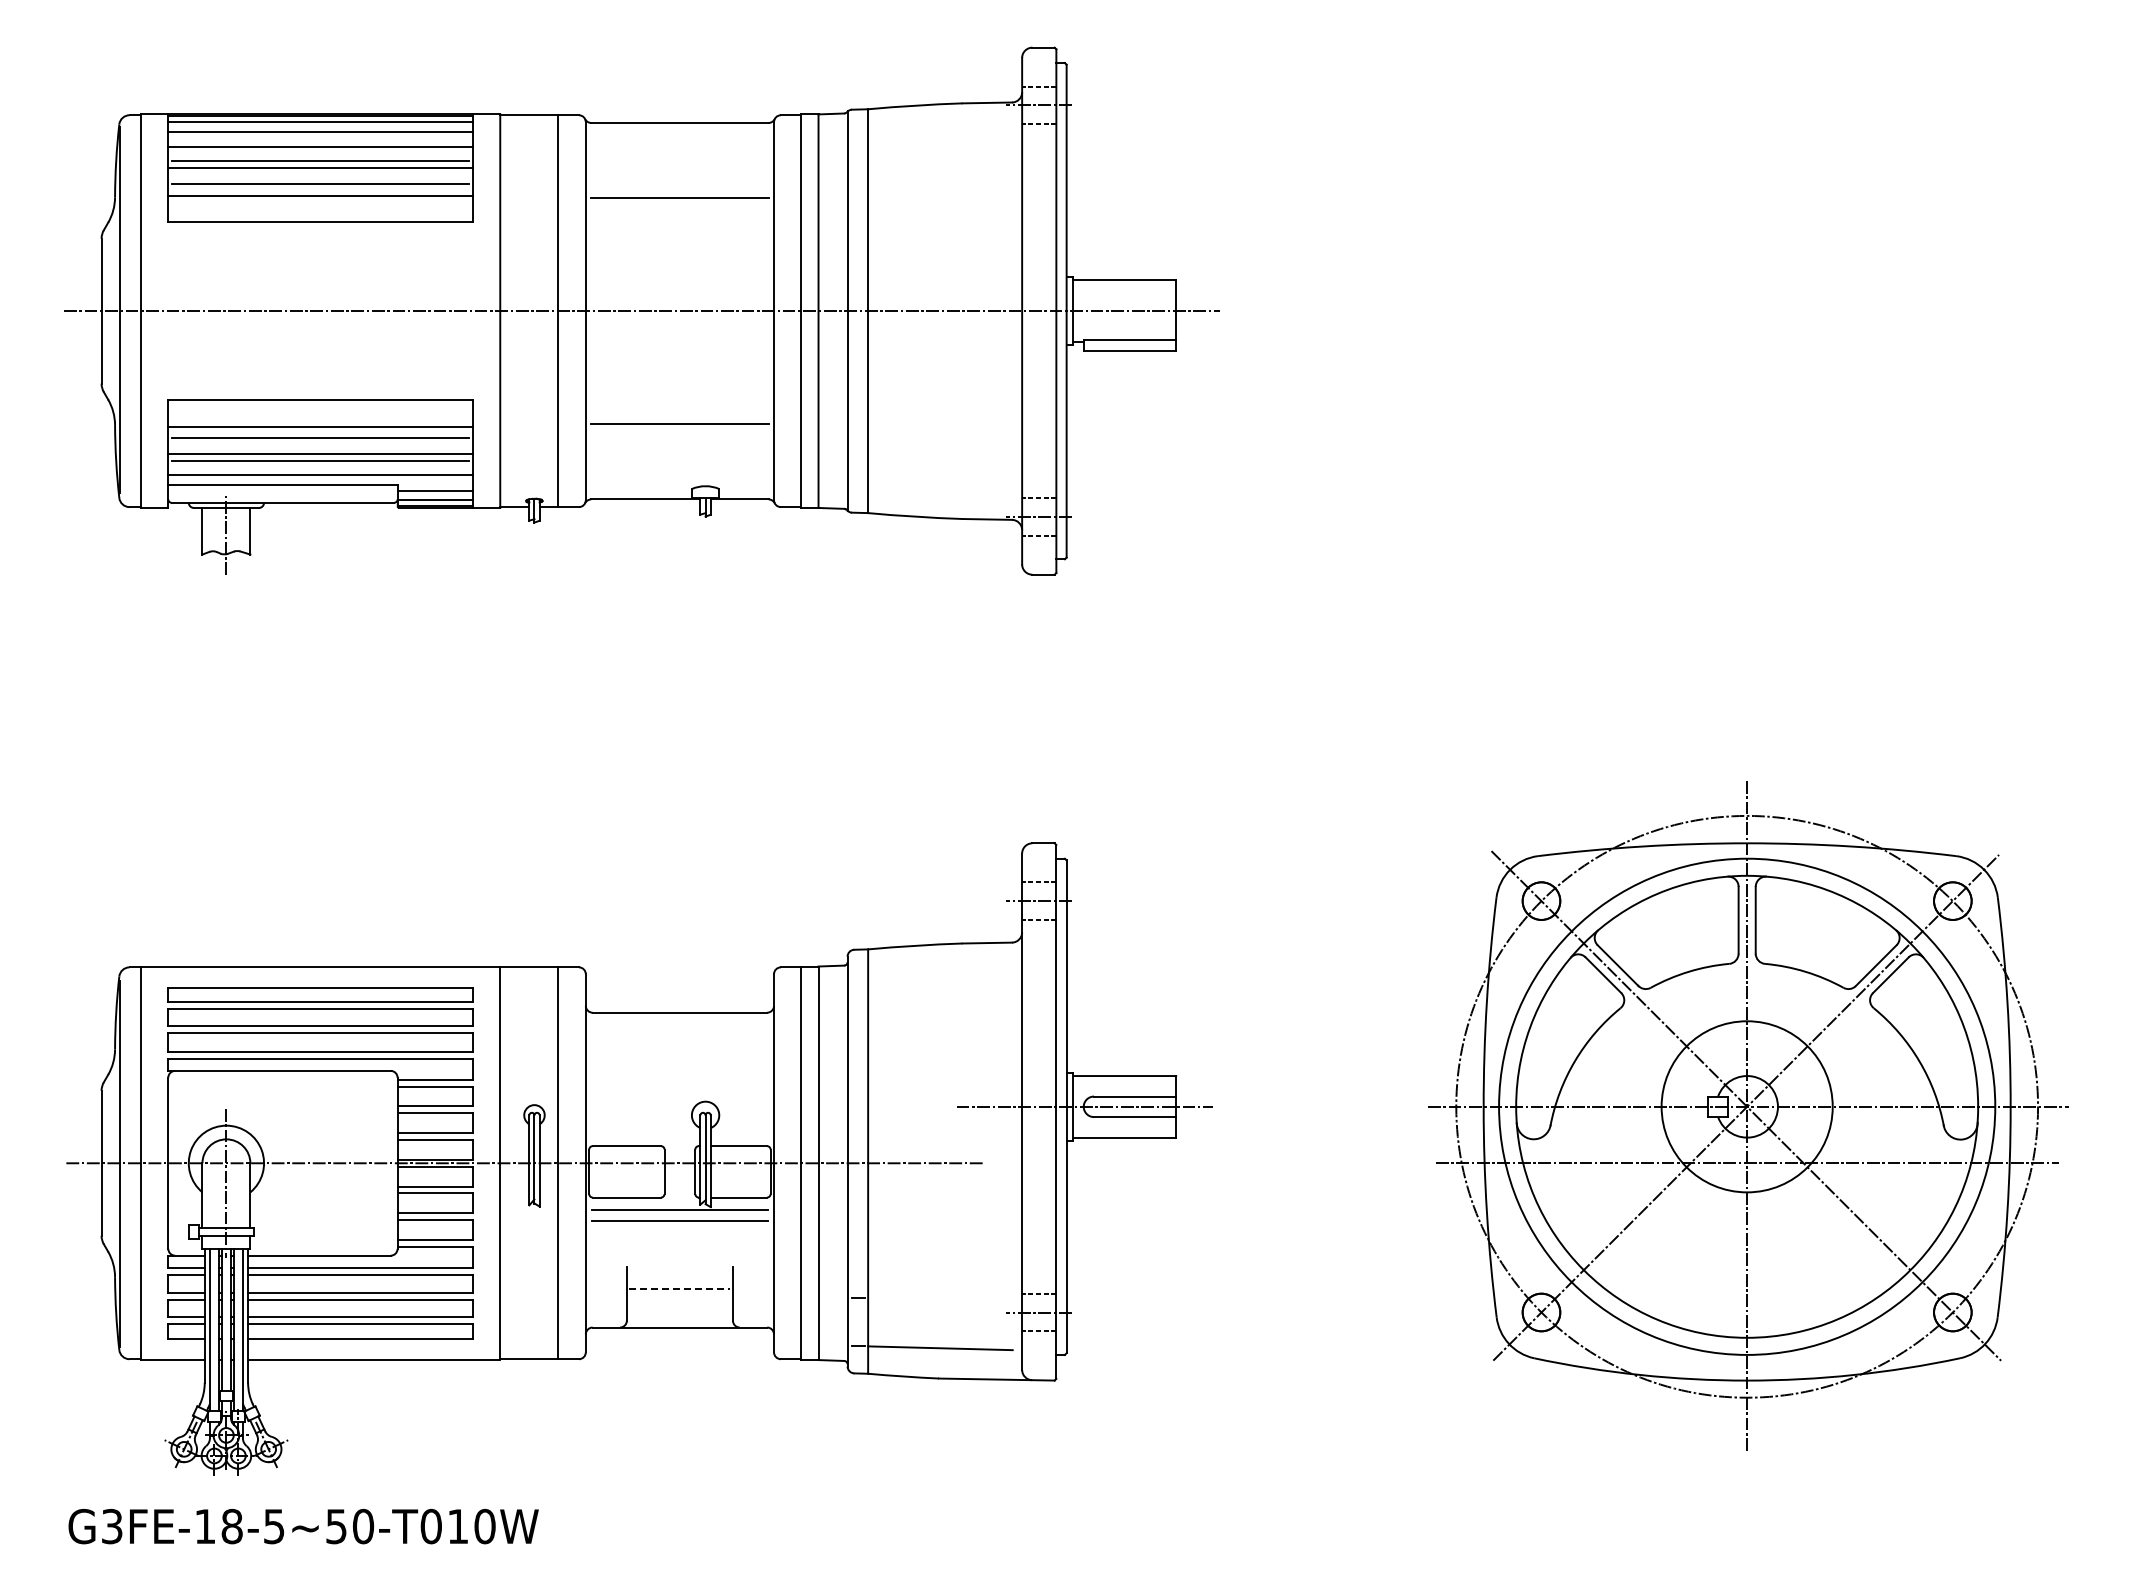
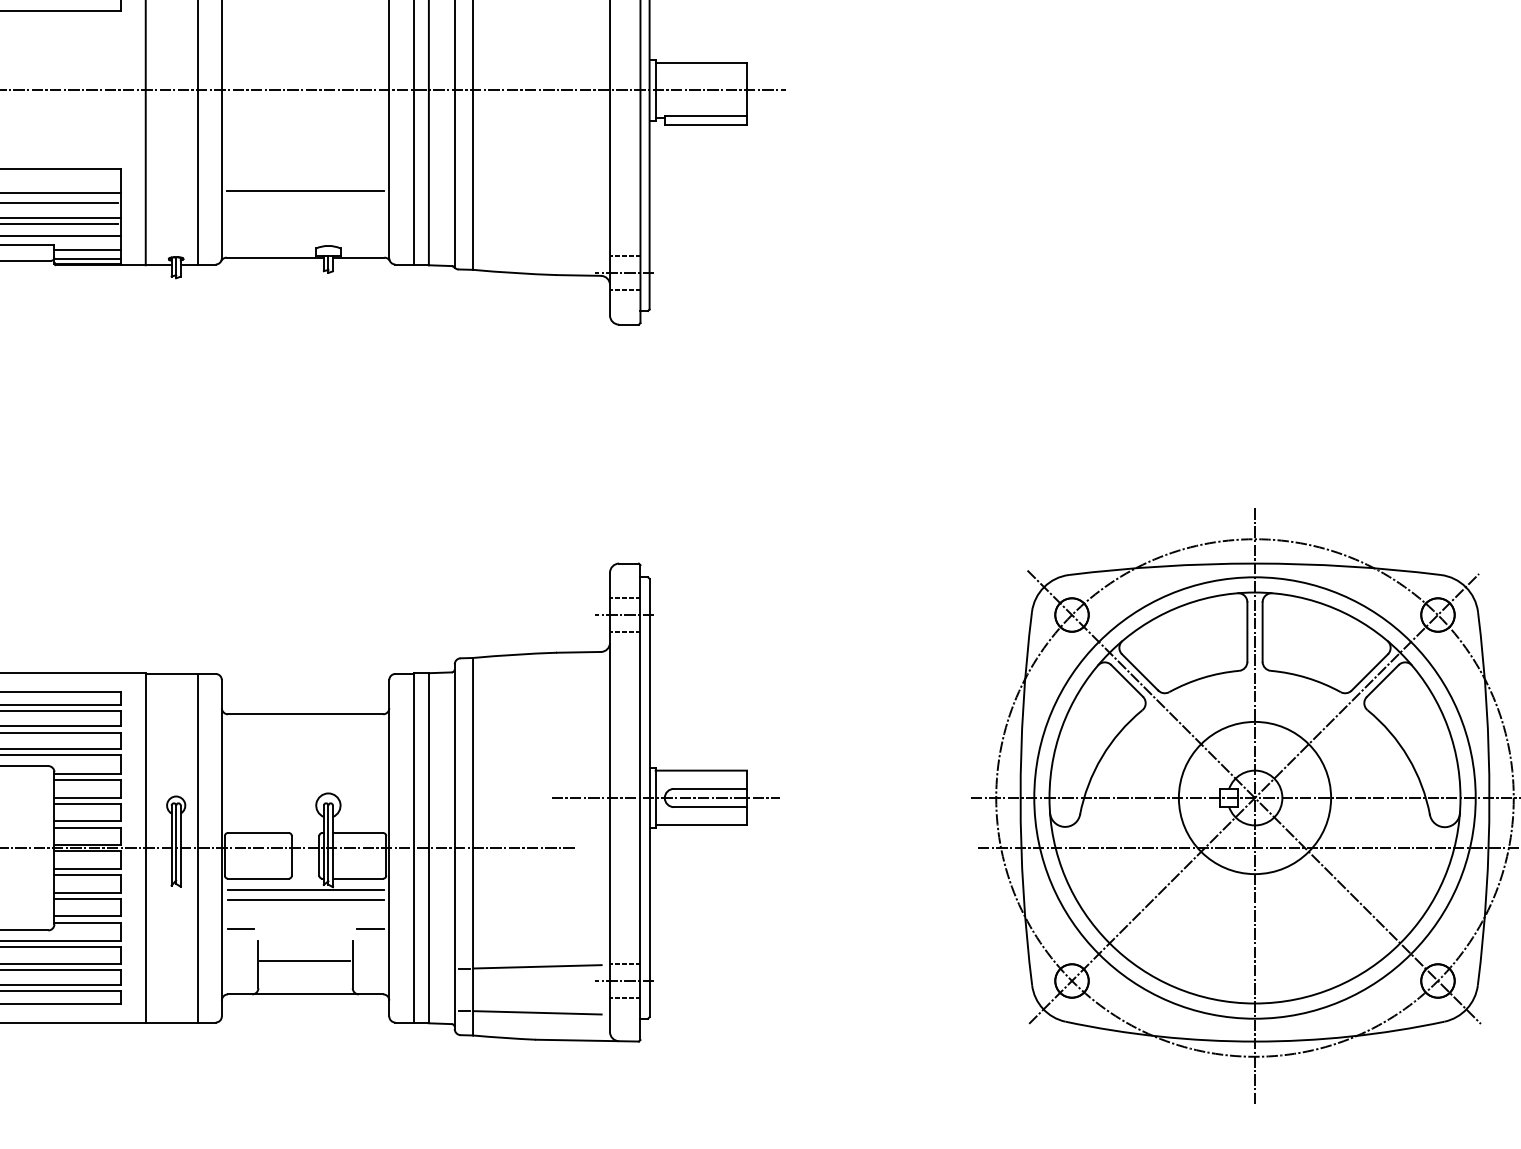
line: (606, 1254) -> (240, 929), added
line: (752, 1254) -> (370, 929), added
line: (680, 1289) -> (306, 960), dashed -> solid
line: (940, 1296) -> (537, 966), added

